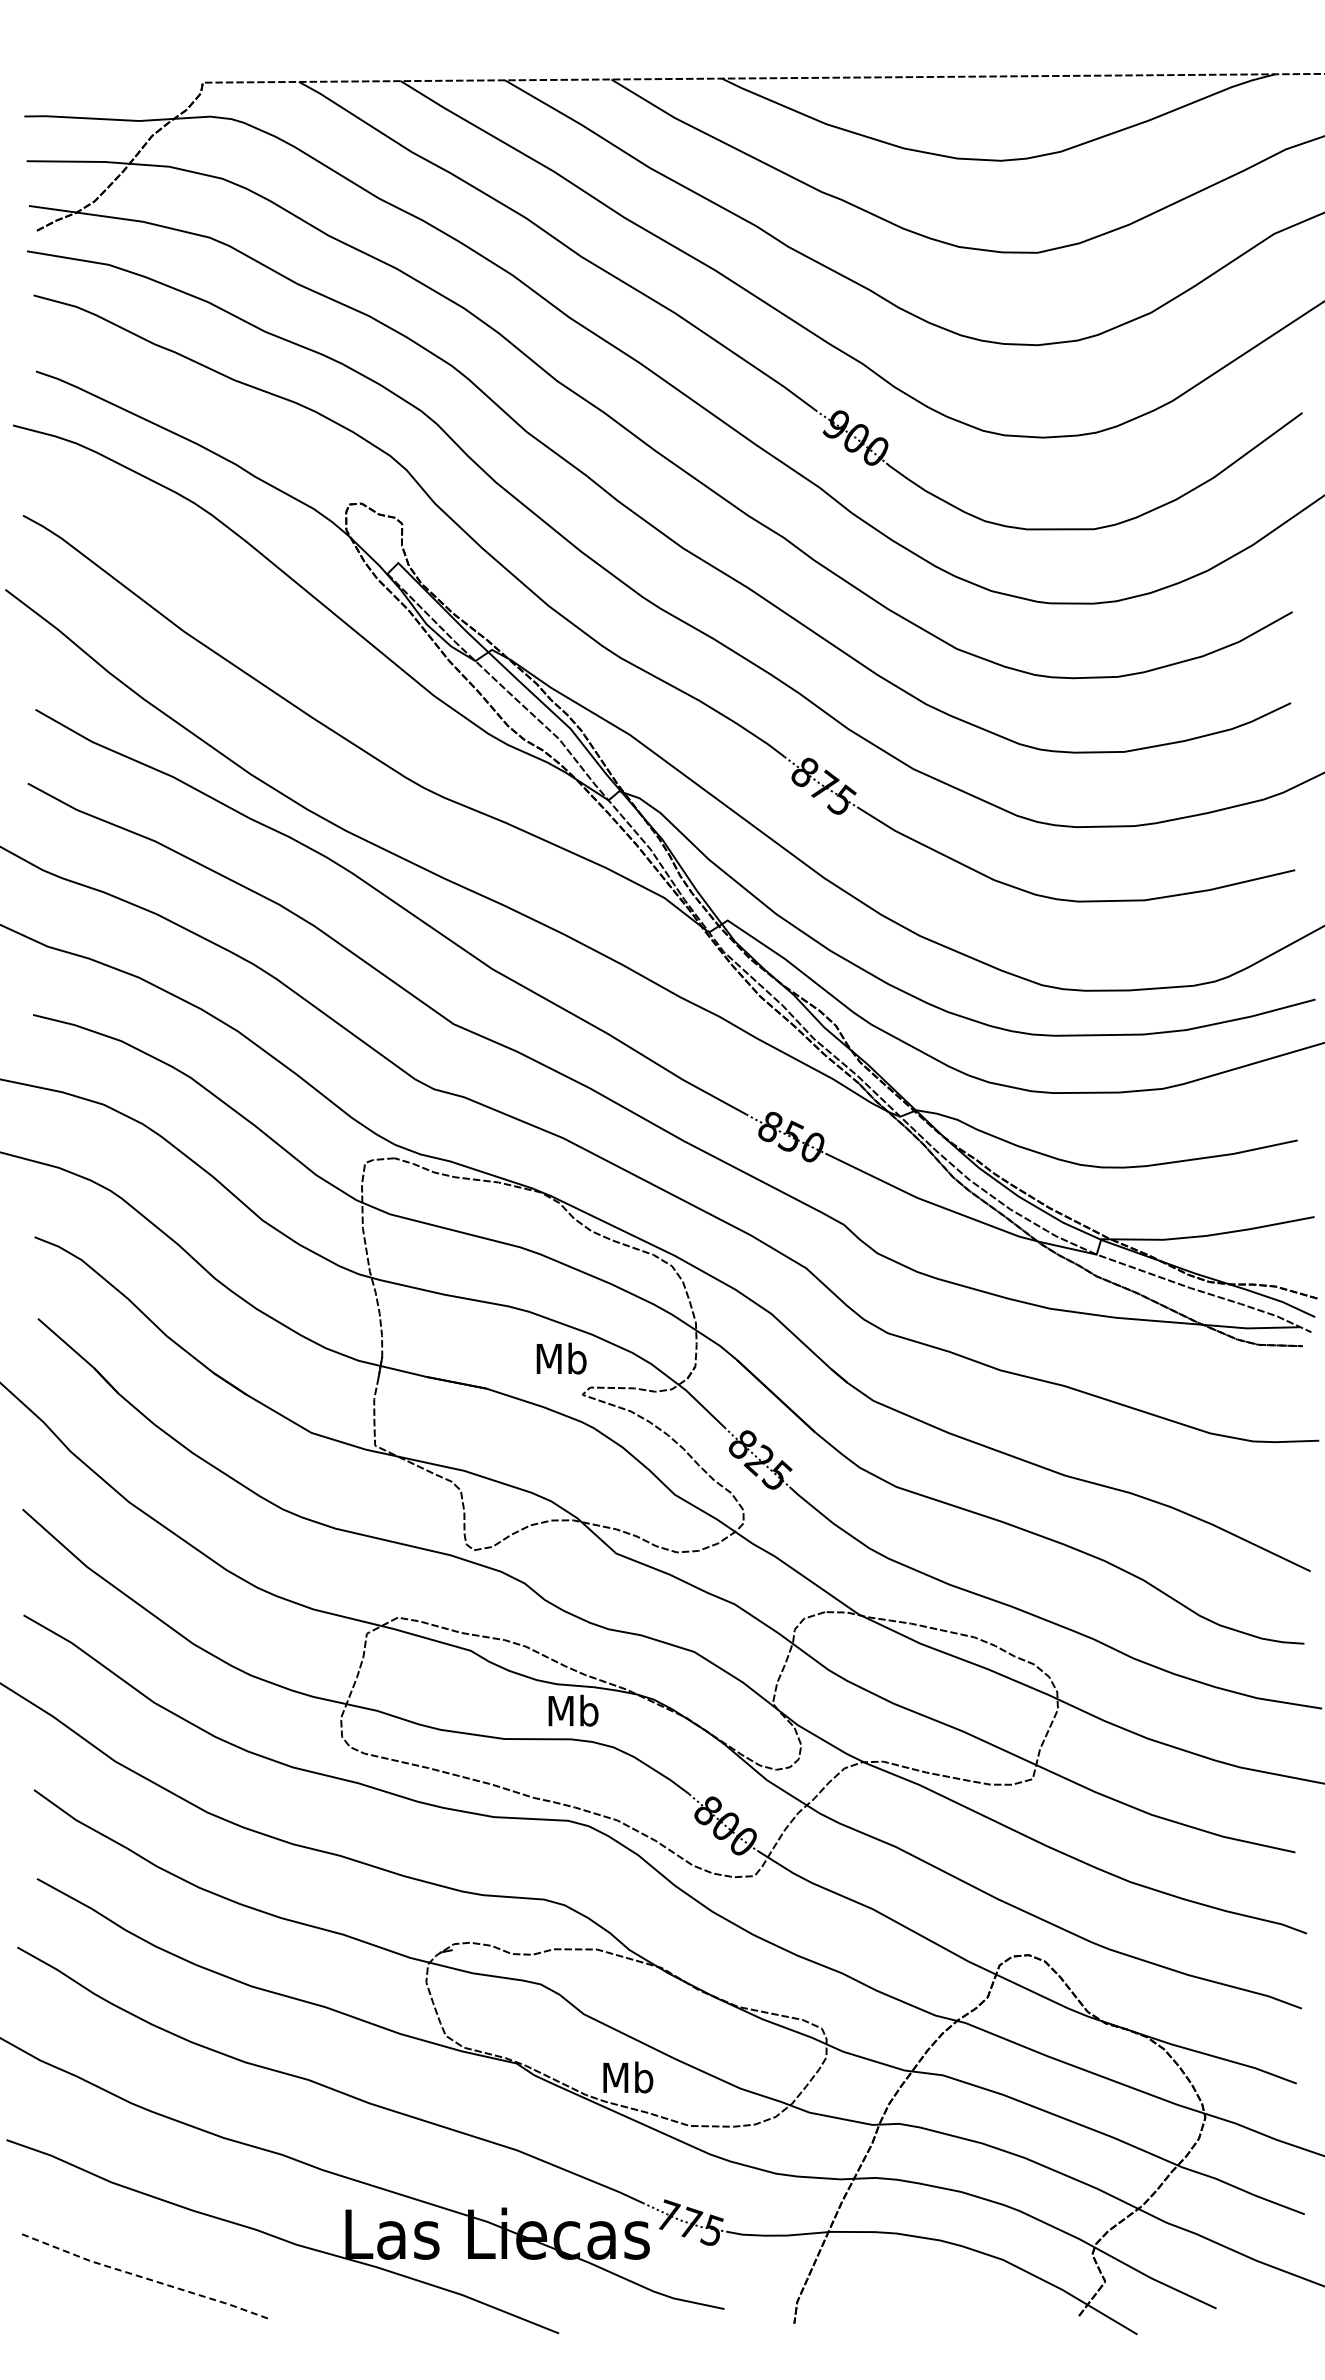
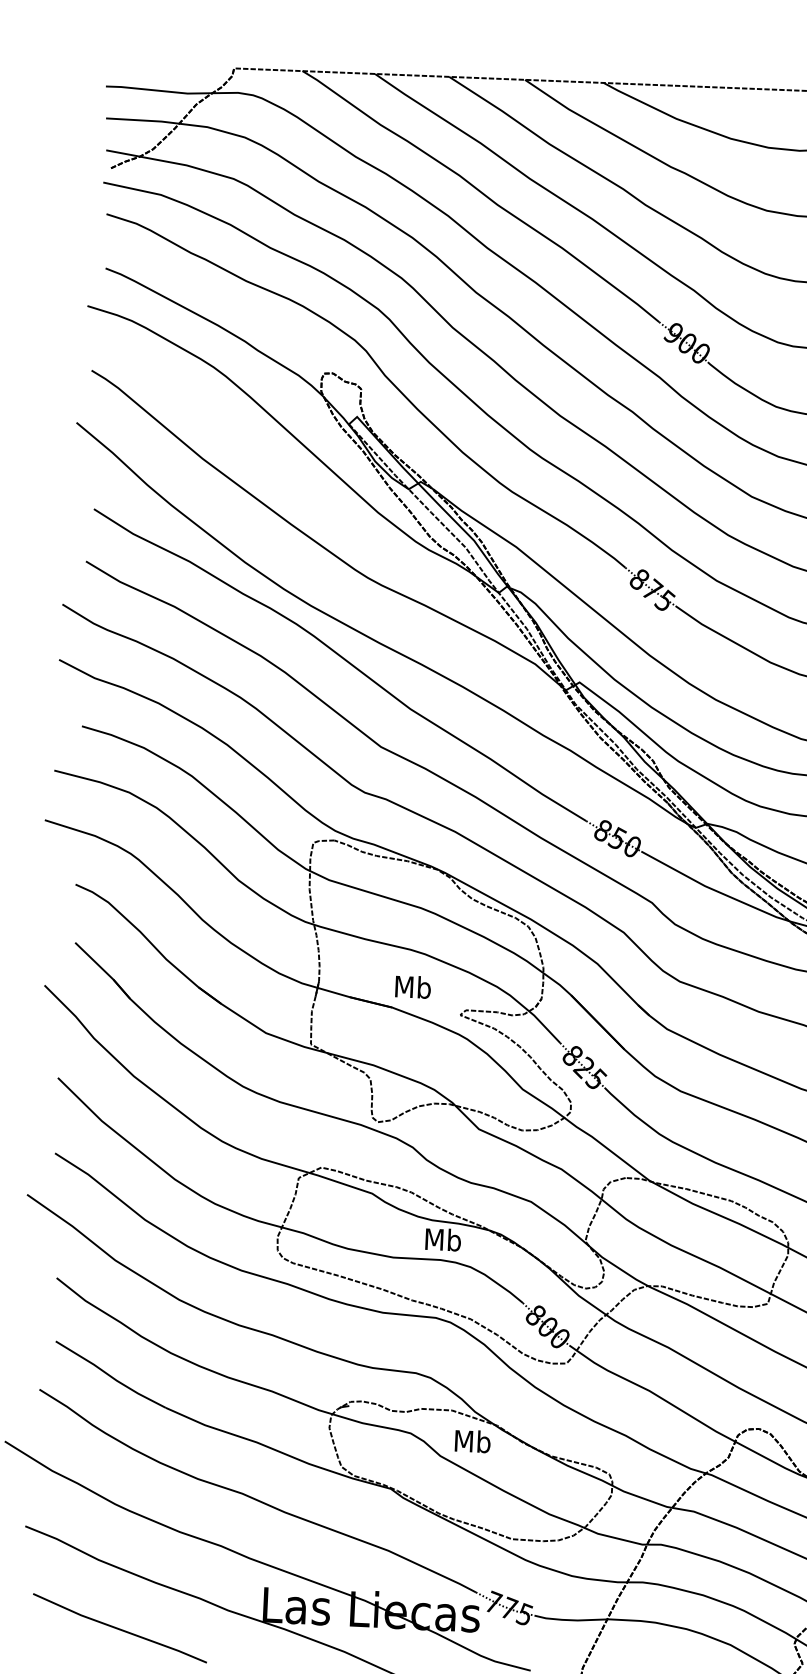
text: (561, 1358) -> (413, 987), moved
text: (628, 2077) -> (473, 1441), moved
line: (146, 2278) -> (120, 1629), dashed -> solid

